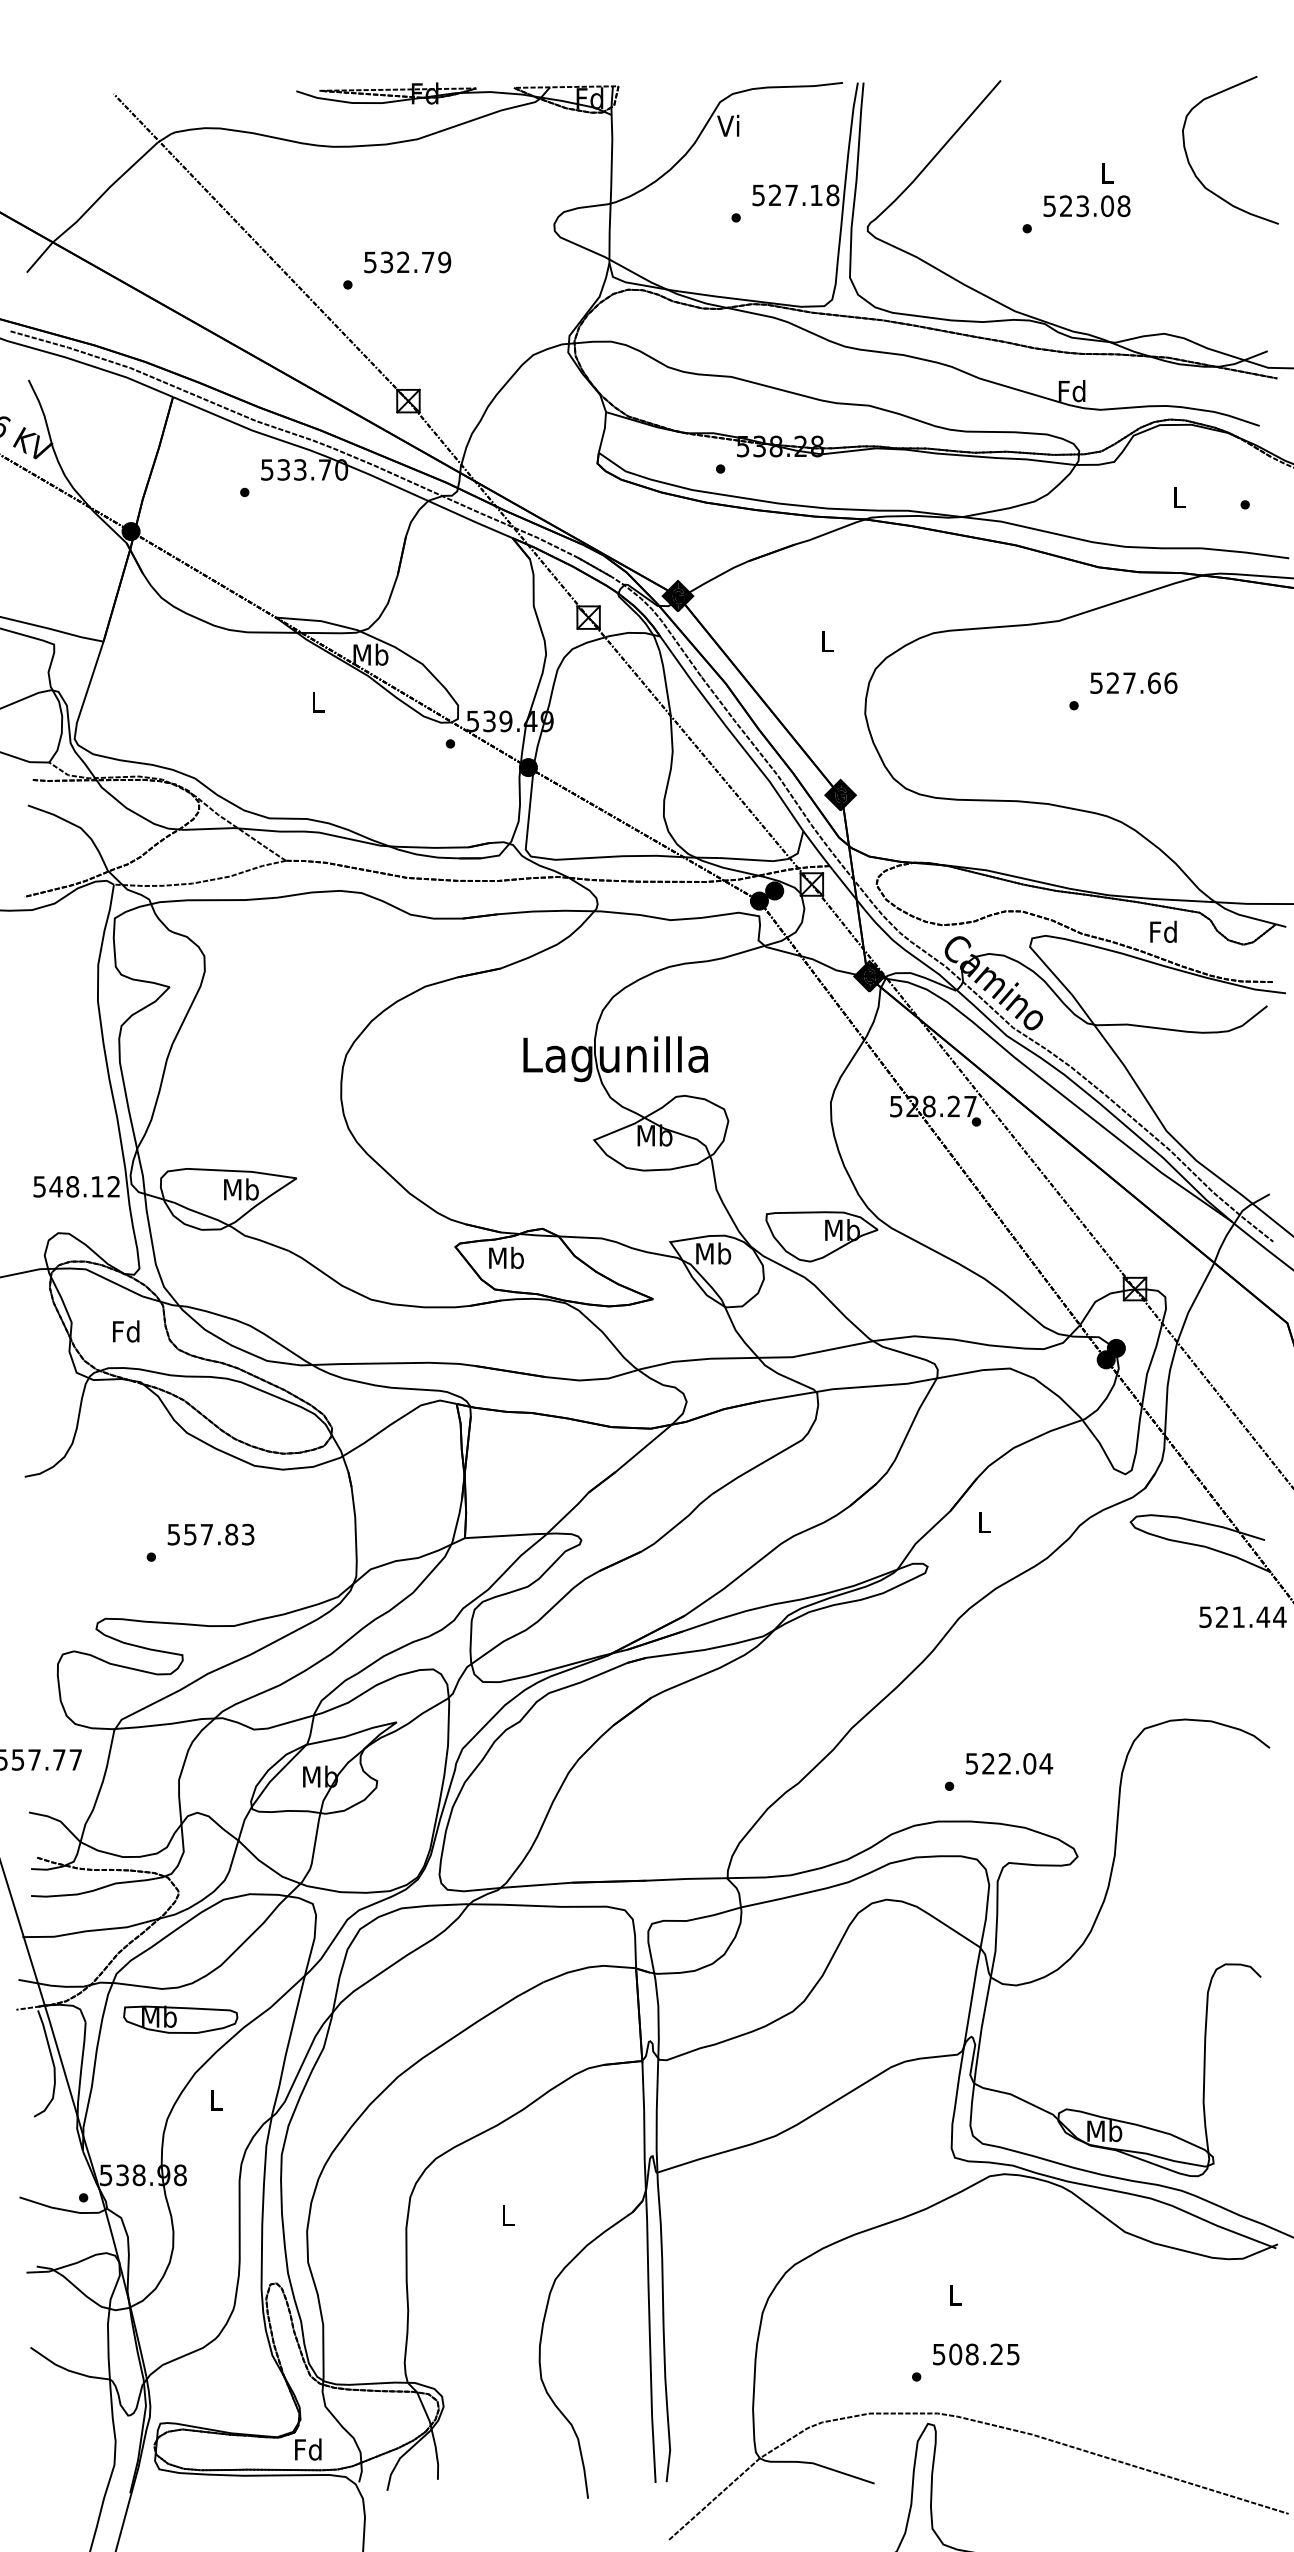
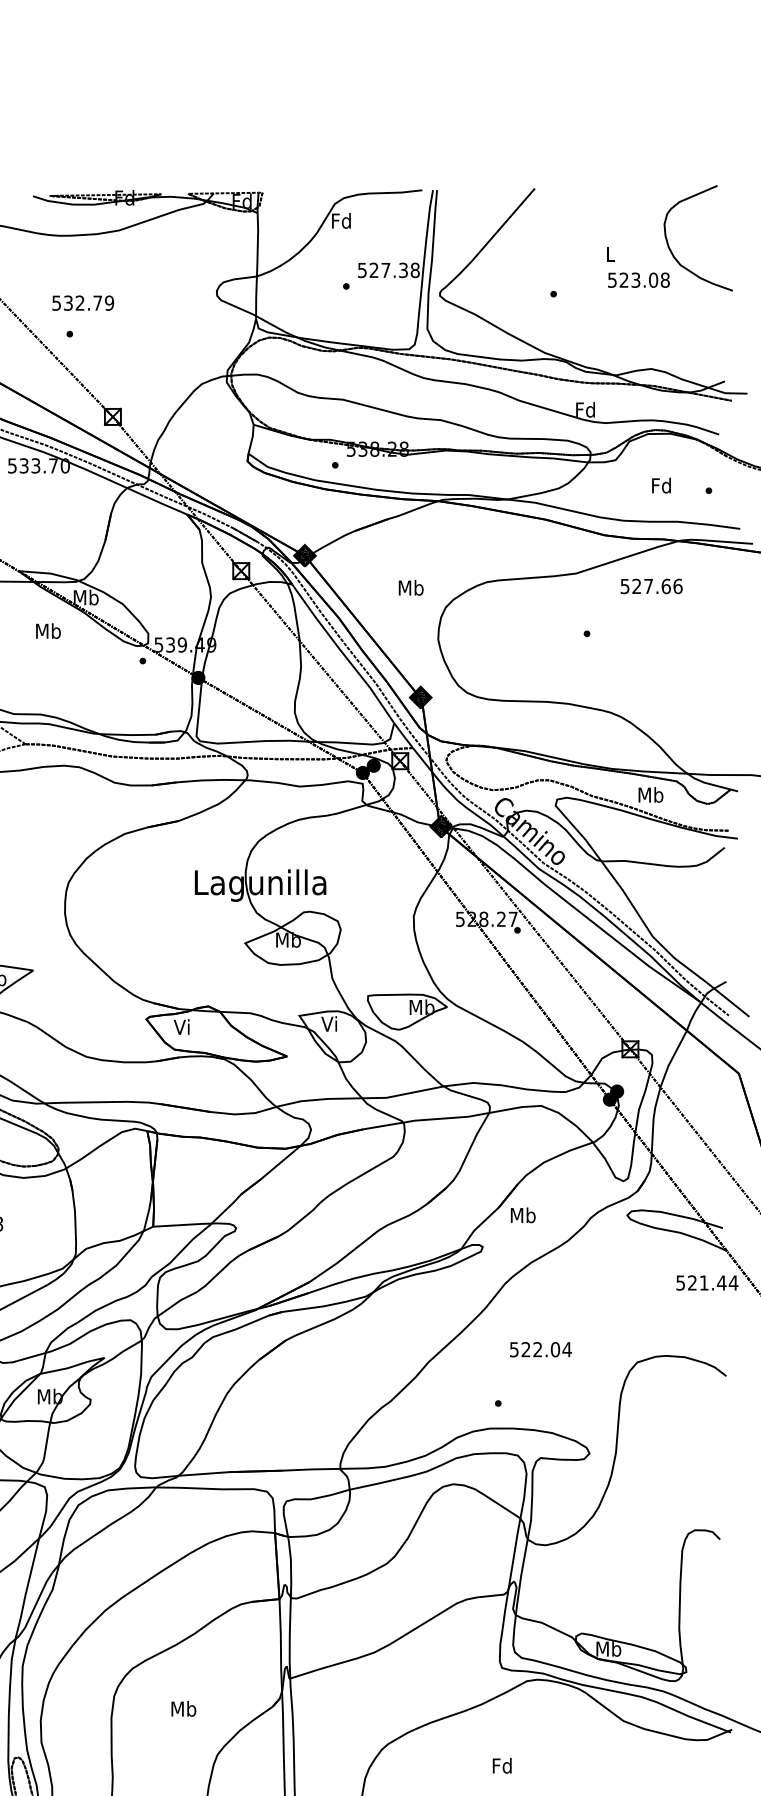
text: (729, 125) -> (341, 220), Vi -> Fd
text: (816, 195) -> (403, 270), 527.18 -> 527.38
text: (1086, 206) -> (638, 280), moved
text: (407, 262) -> (83, 303), moved
text: (1178, 497) -> (661, 485), L -> Fd
text: (827, 641) -> (411, 588), L -> Mb
text: (1133, 682) -> (651, 585), moved
text: (317, 701) -> (48, 630), L -> Mb
text: (1163, 931) -> (650, 794), Fd -> Mb
text: (713, 1253) -> (330, 1023), Mb -> Vi
text: (506, 1257) -> (182, 1026), Mb -> Vi
text: (984, 1522) -> (523, 1215), L -> Mb
text: (1009, 1763) -> (541, 1349), moved
text: (507, 2215) -> (183, 1709), L -> Mb
text: (954, 2295) -> (501, 1766), L -> Fd

